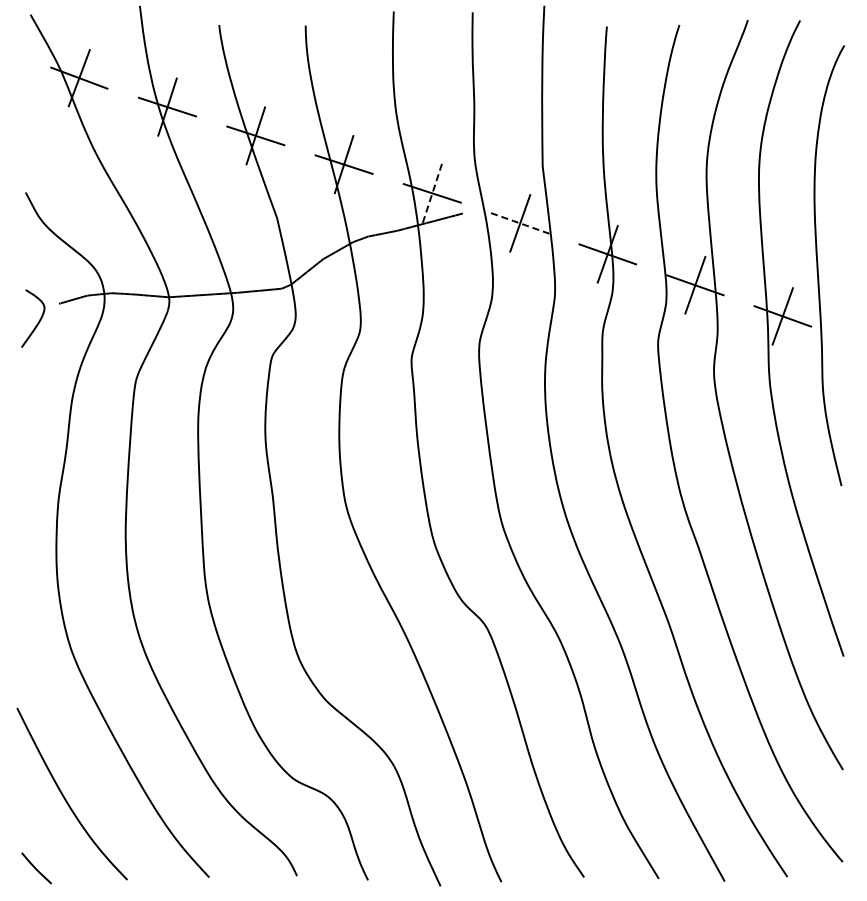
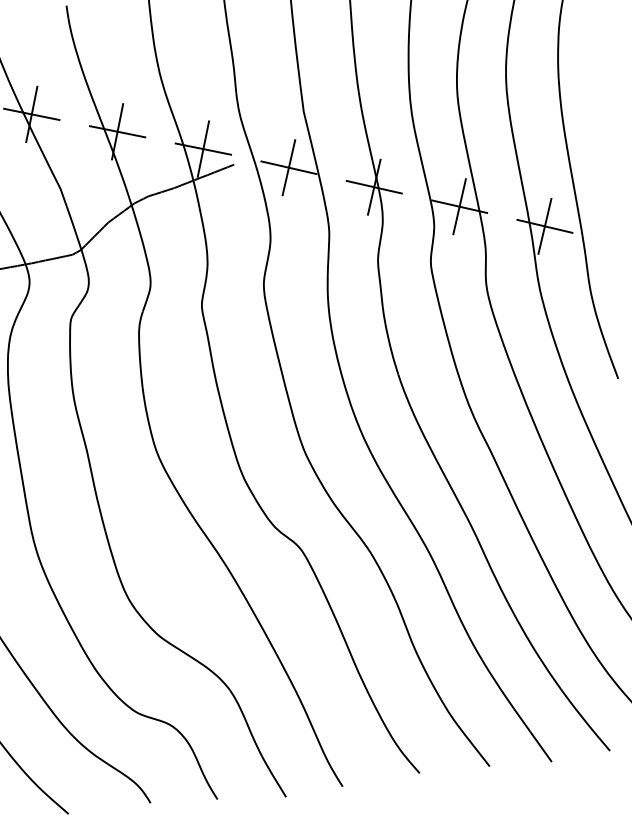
line: (432, 193) -> (203, 149), dashed -> solid
line: (520, 223) -> (289, 167), dashed -> solid

